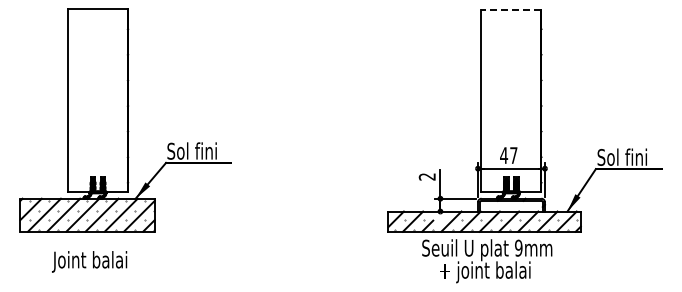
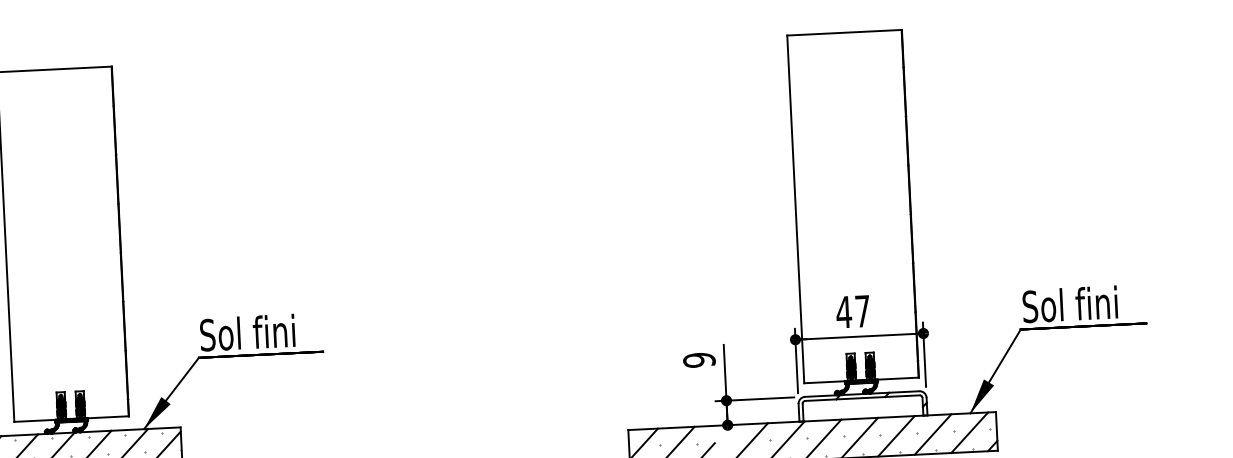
line: (511, 9) -> (844, 32), dashed -> solid
text: (427, 176) -> (699, 359), 2 -> 9

